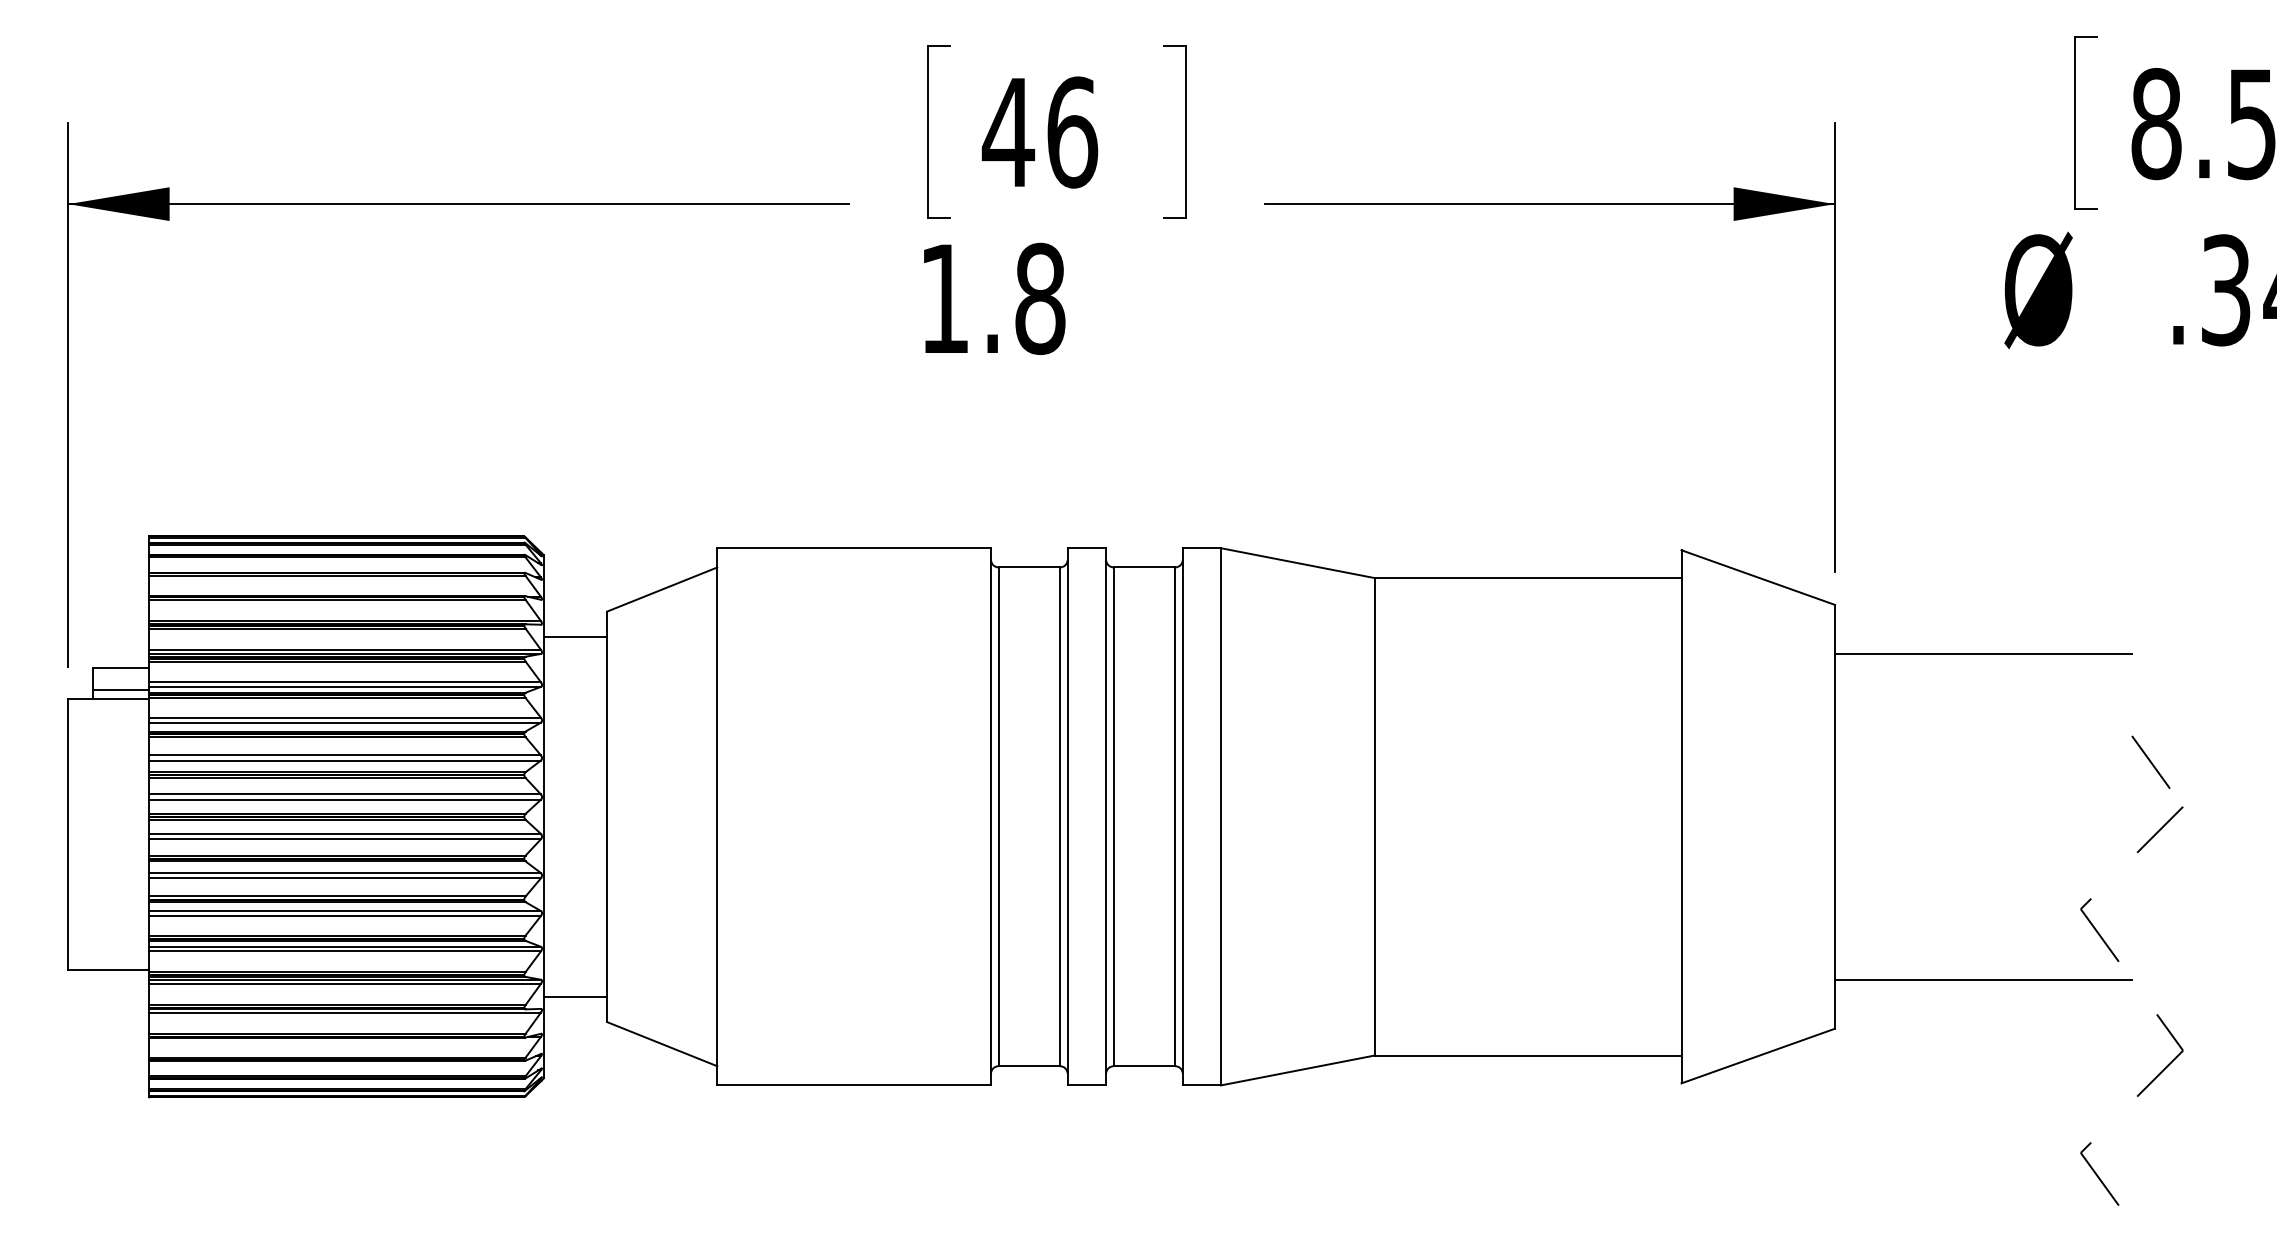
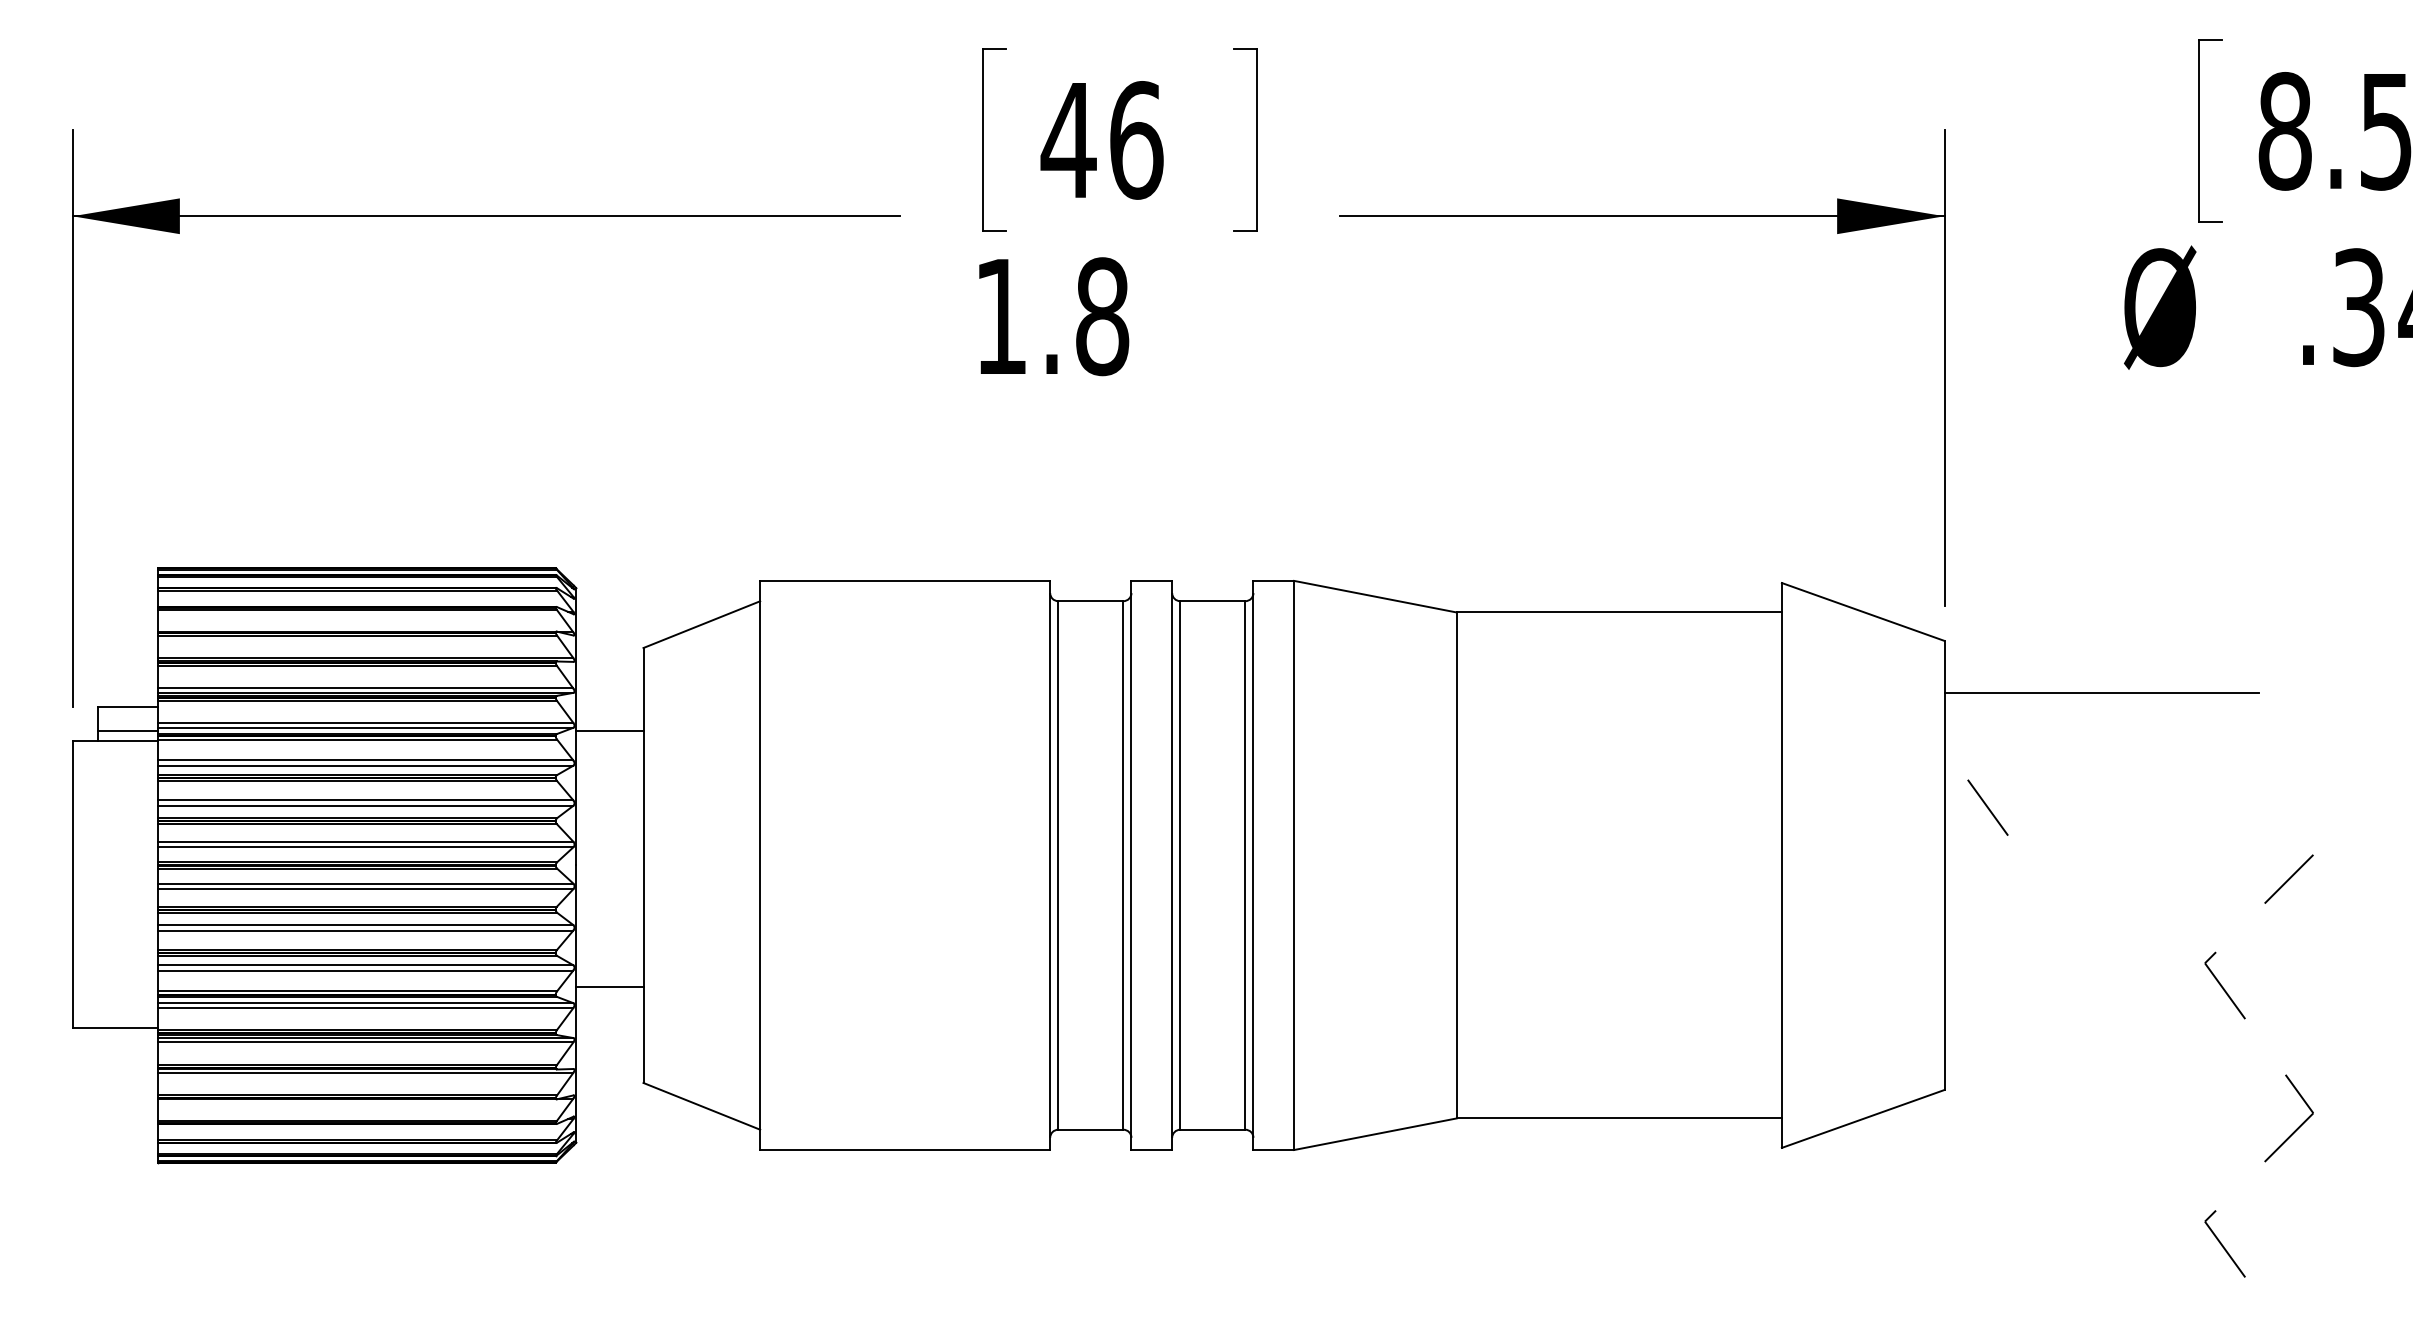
line: (575, 636) -> (609, 730), moved
line: (2150, 761) -> (1987, 806), moved
line: (1983, 980) -> (2101, 1038), removed
line: (575, 997) -> (609, 986), moved

